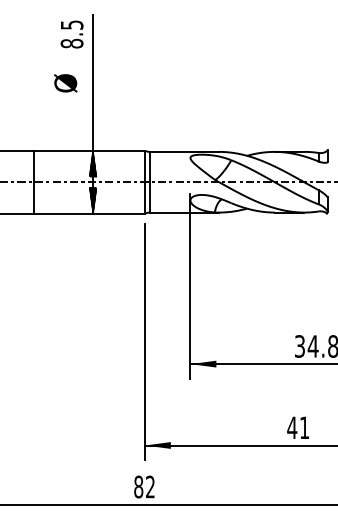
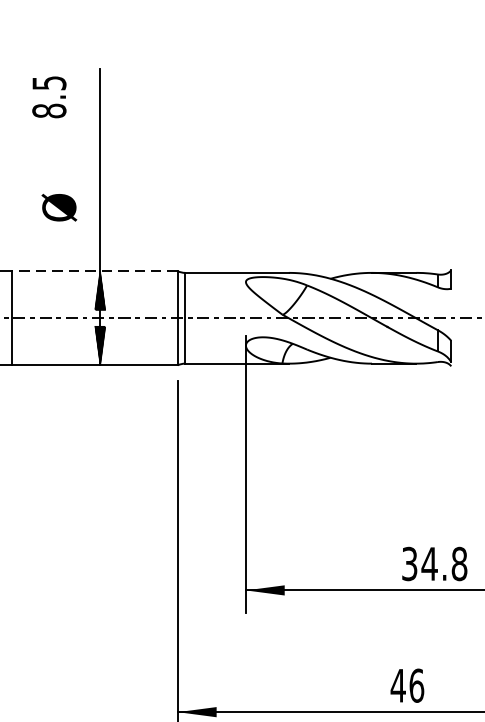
text: (71, 34) -> (48, 97), moved
text: (65, 83) -> (58, 207), moved
line: (89, 150) -> (94, 270), solid -> dashed
text: (304, 427) -> (416, 685), 41 -> 46

